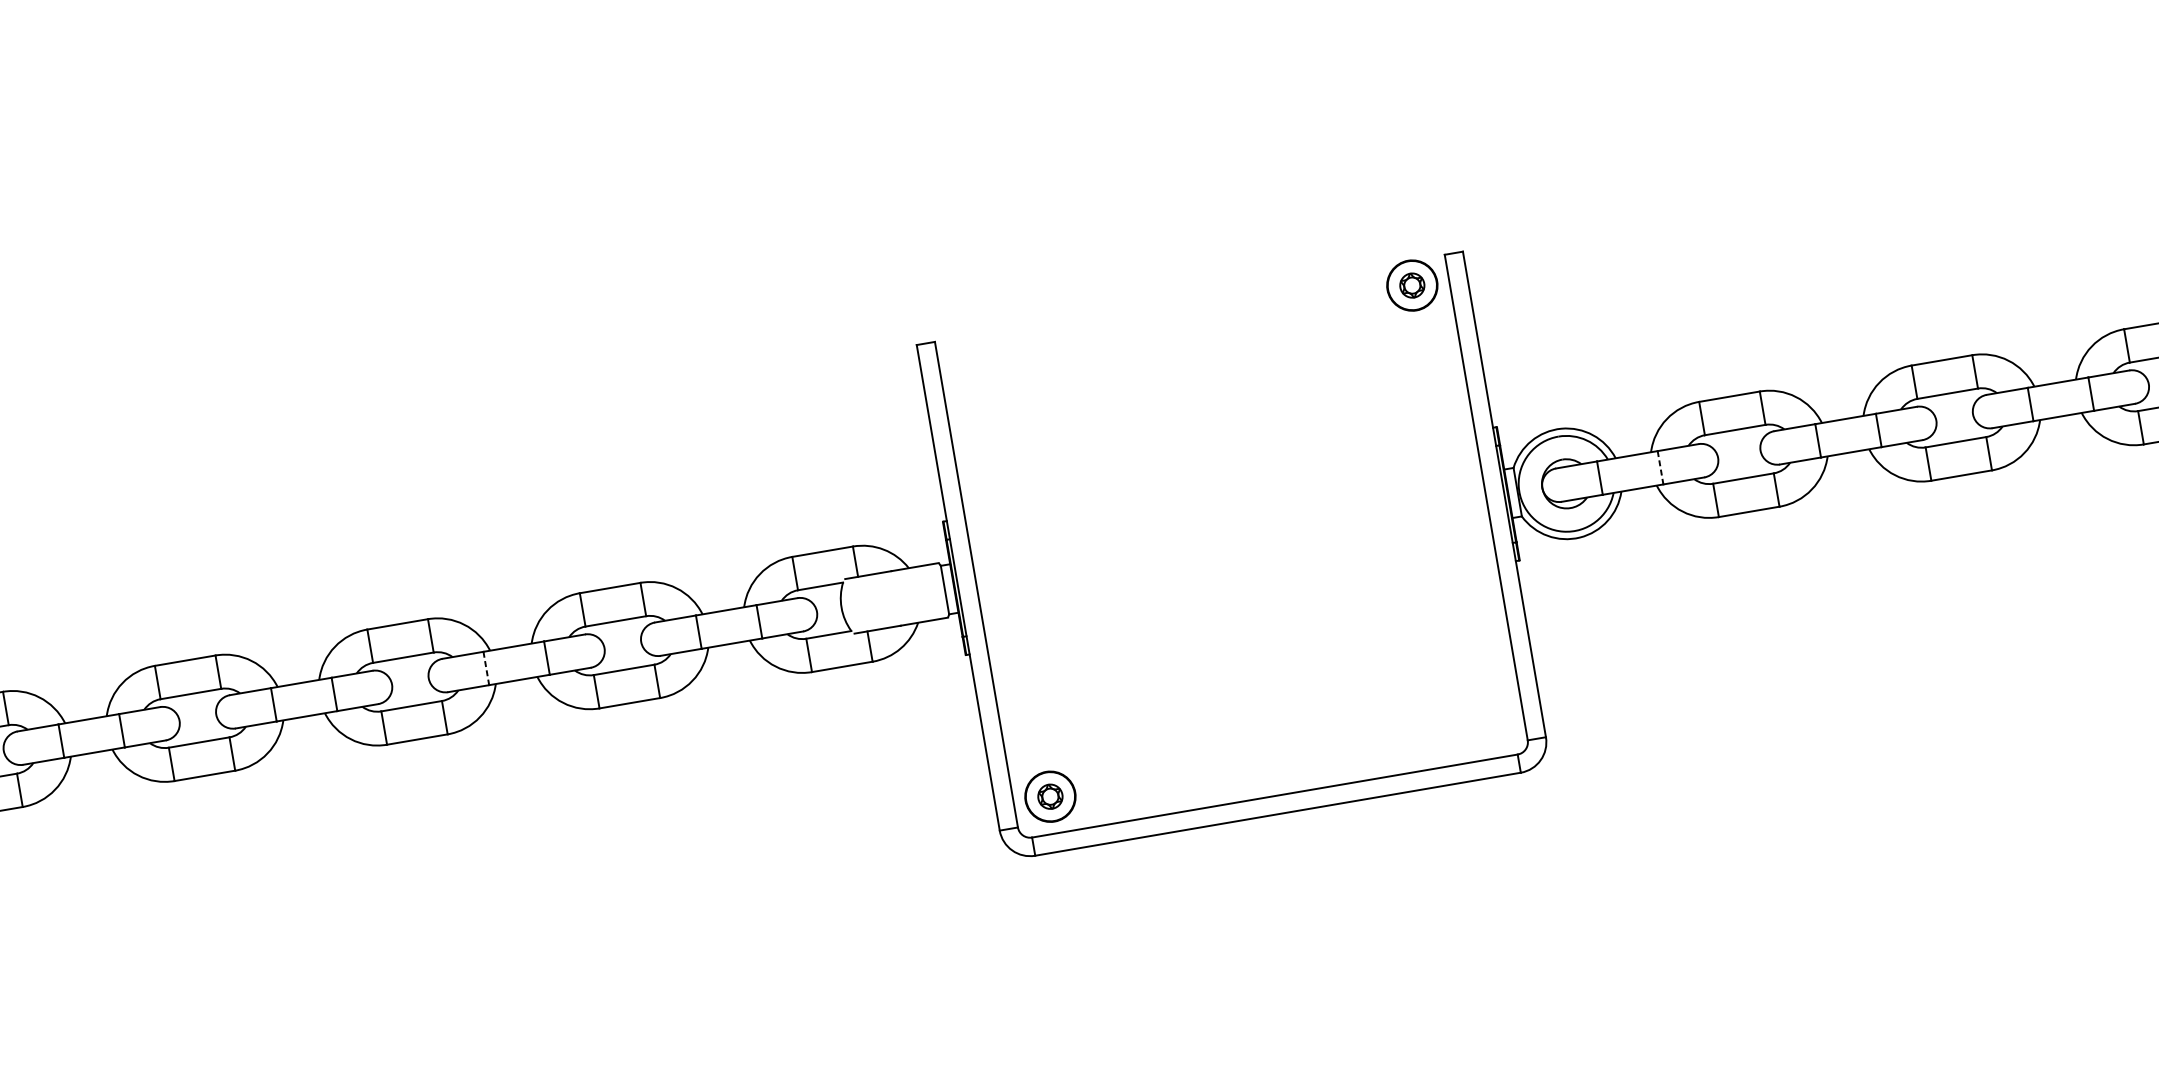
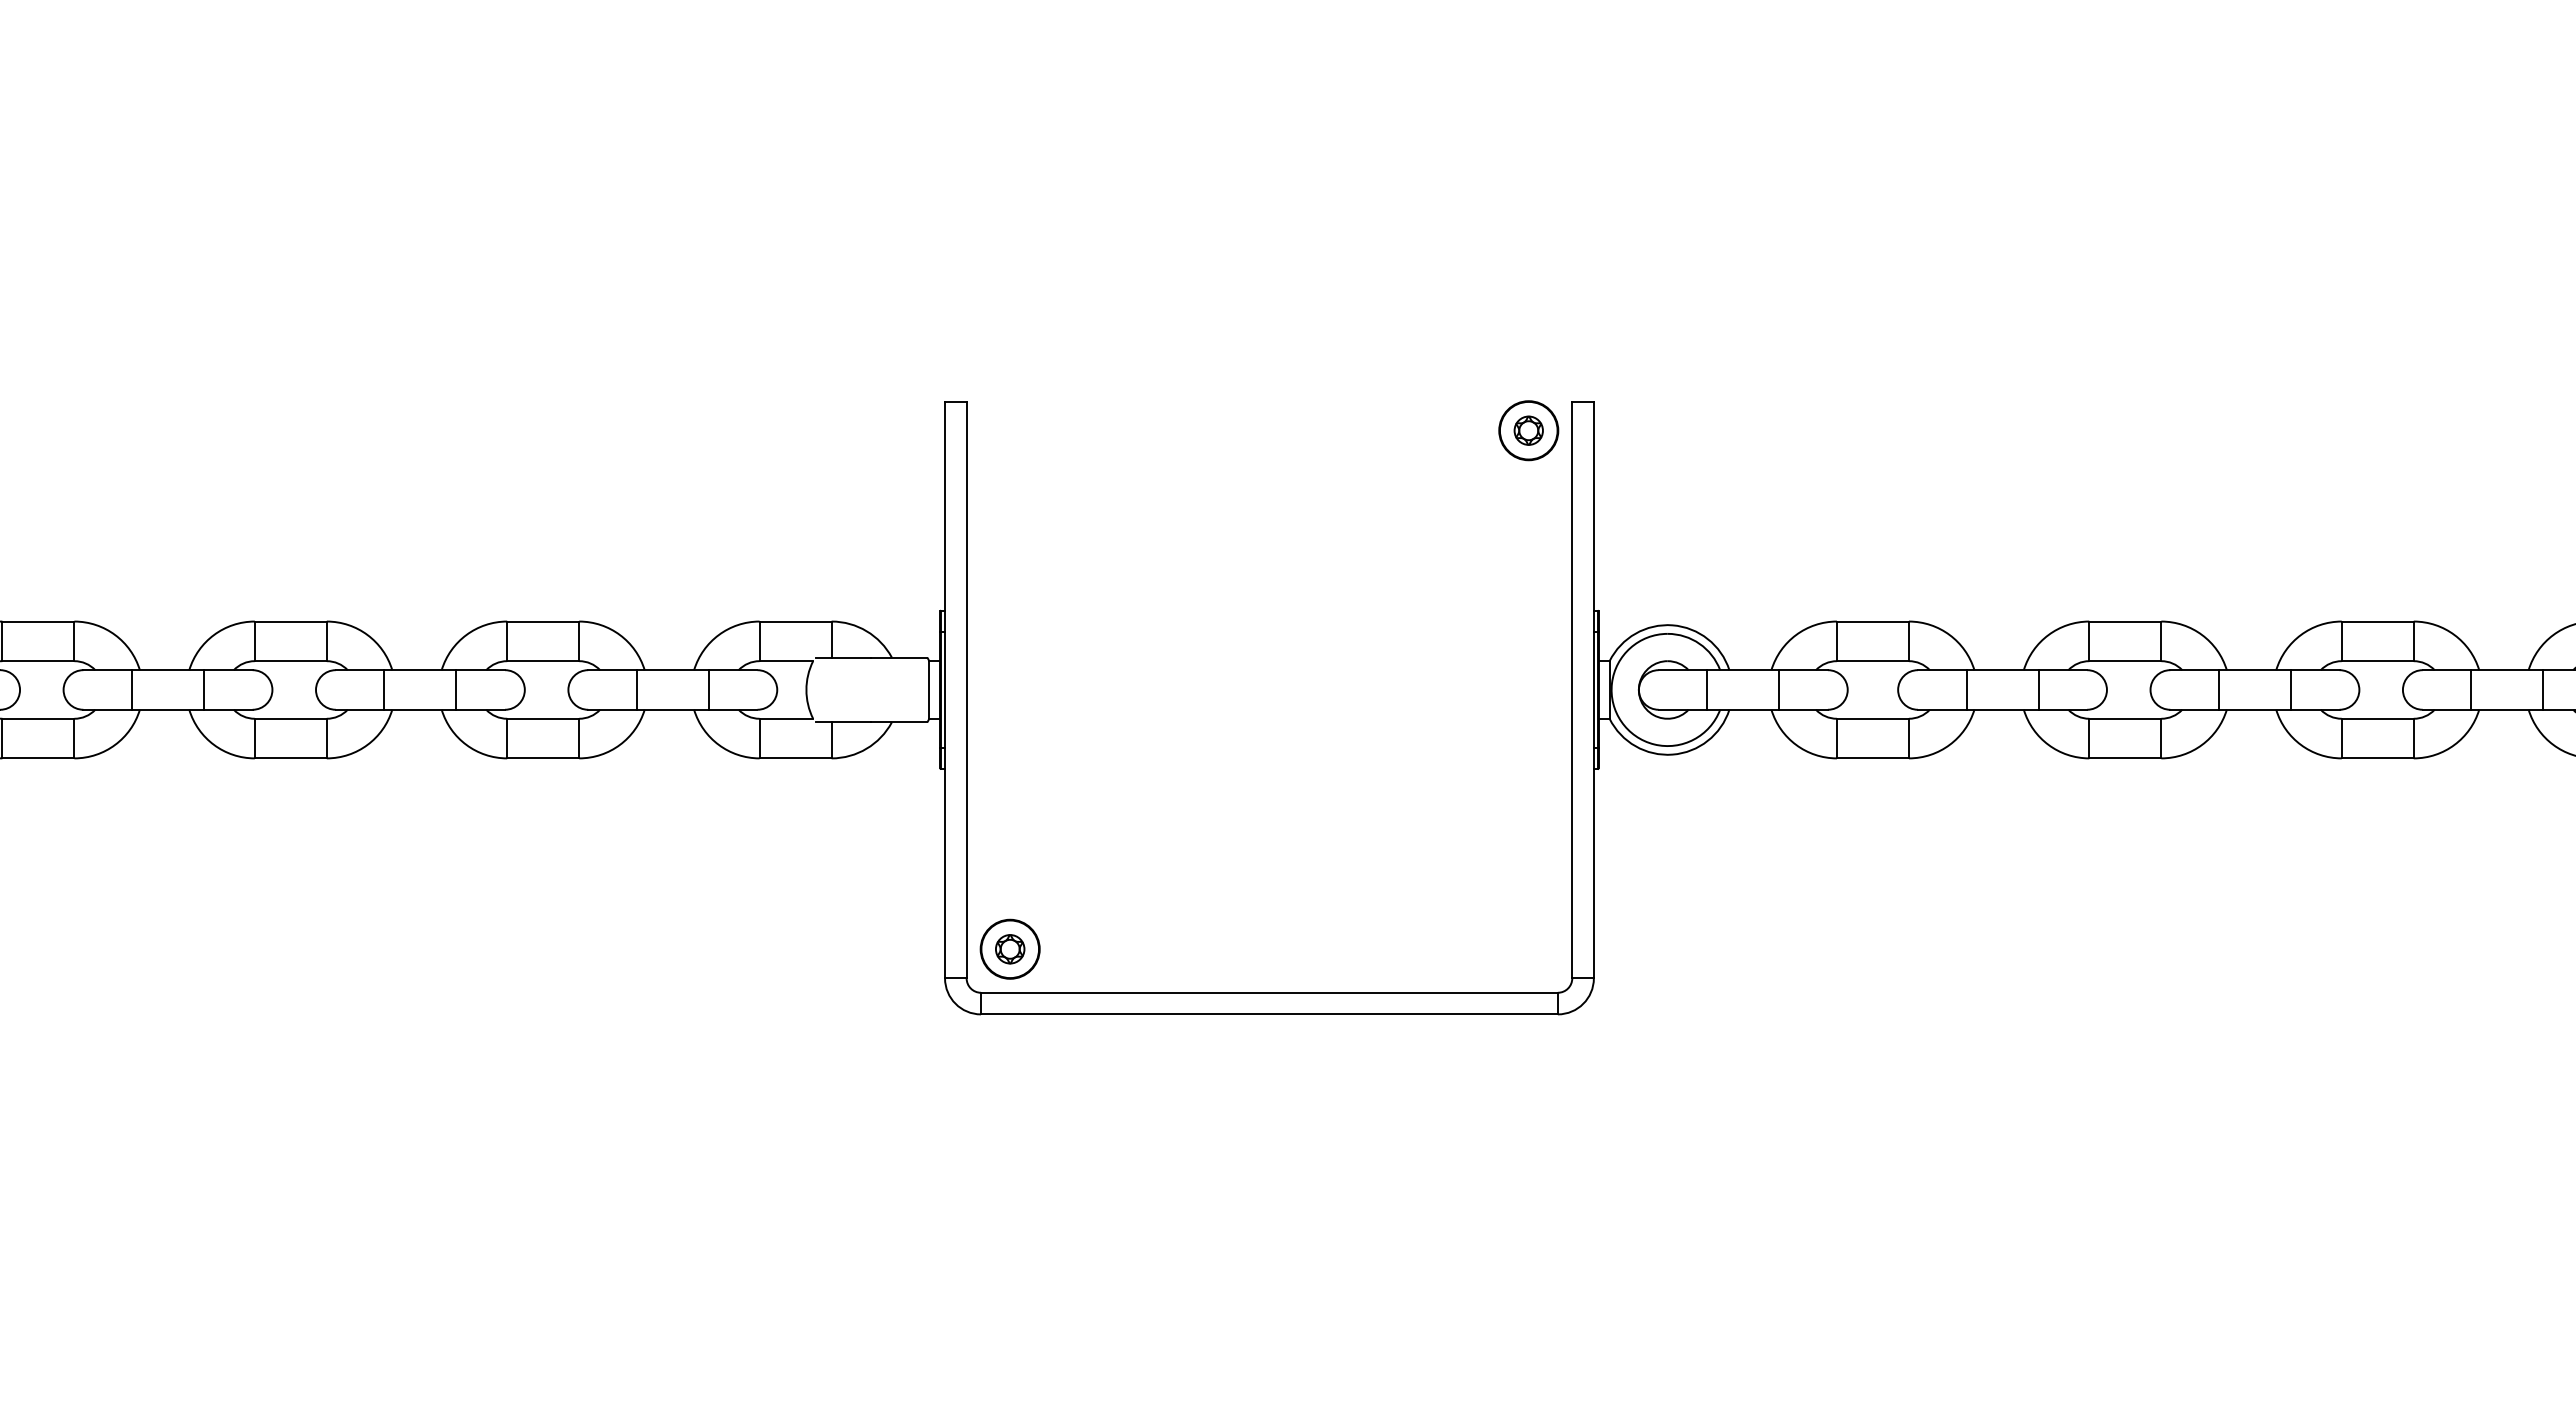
line: (1660, 467) -> (1779, 689), dashed -> solid
line: (486, 668) -> (384, 689), dashed -> solid

